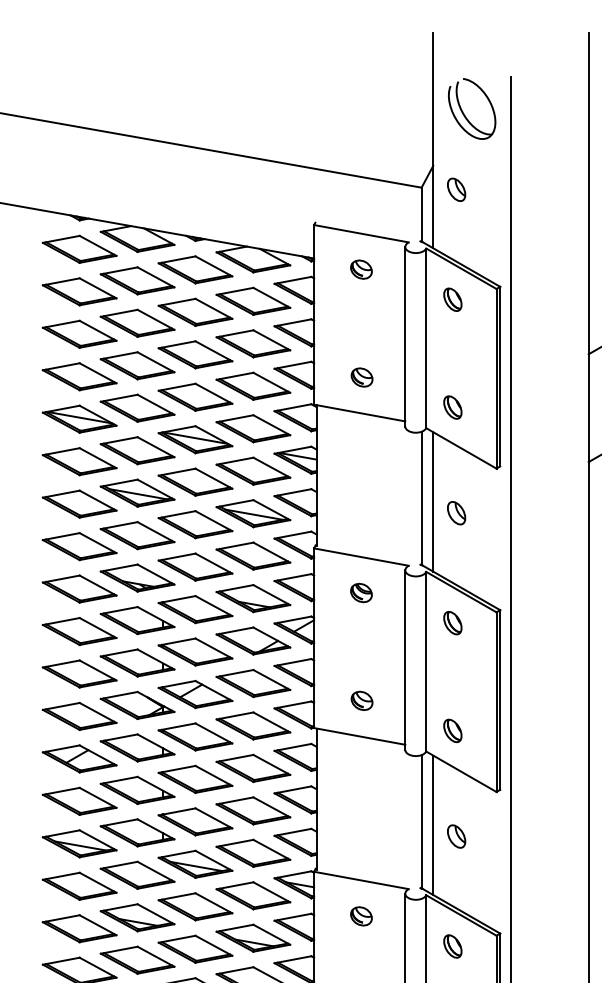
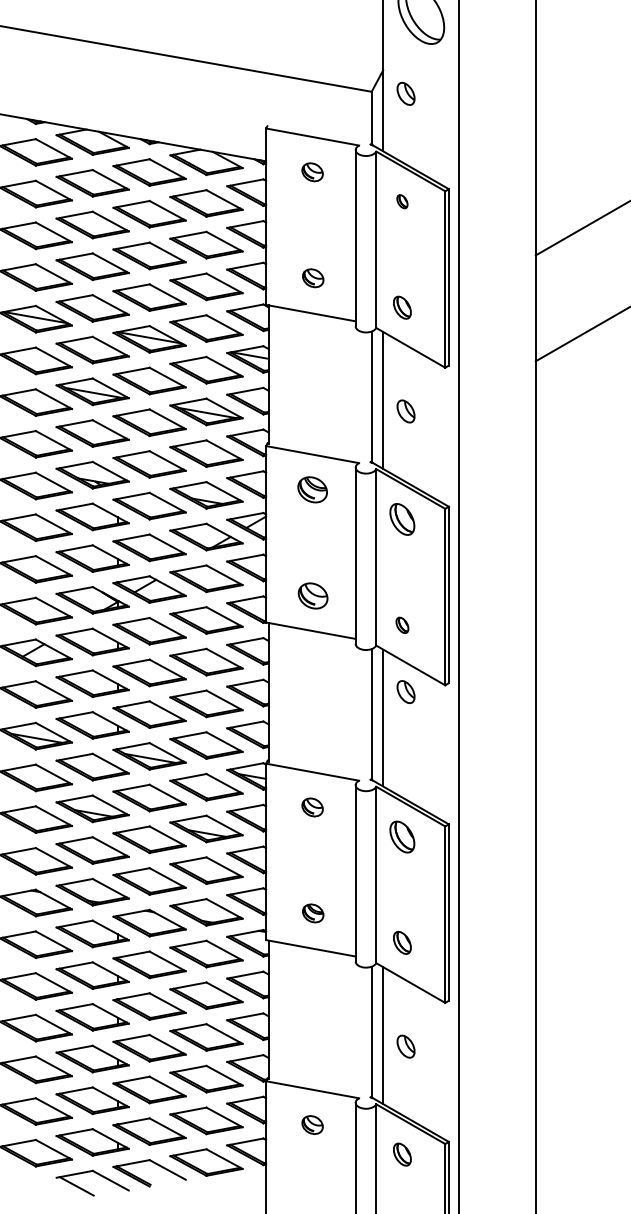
part: (452, 299) -> (402, 201), size x0.6
part: (361, 592) -> (312, 489), size x1.4
part: (452, 623) -> (402, 519), size x1.4
part: (362, 700) -> (313, 595), size x1.4
part: (452, 731) -> (402, 625), size x0.7
part: (456, 835) -> (405, 691), moved
part: (452, 945) -> (402, 836), size x1.4

